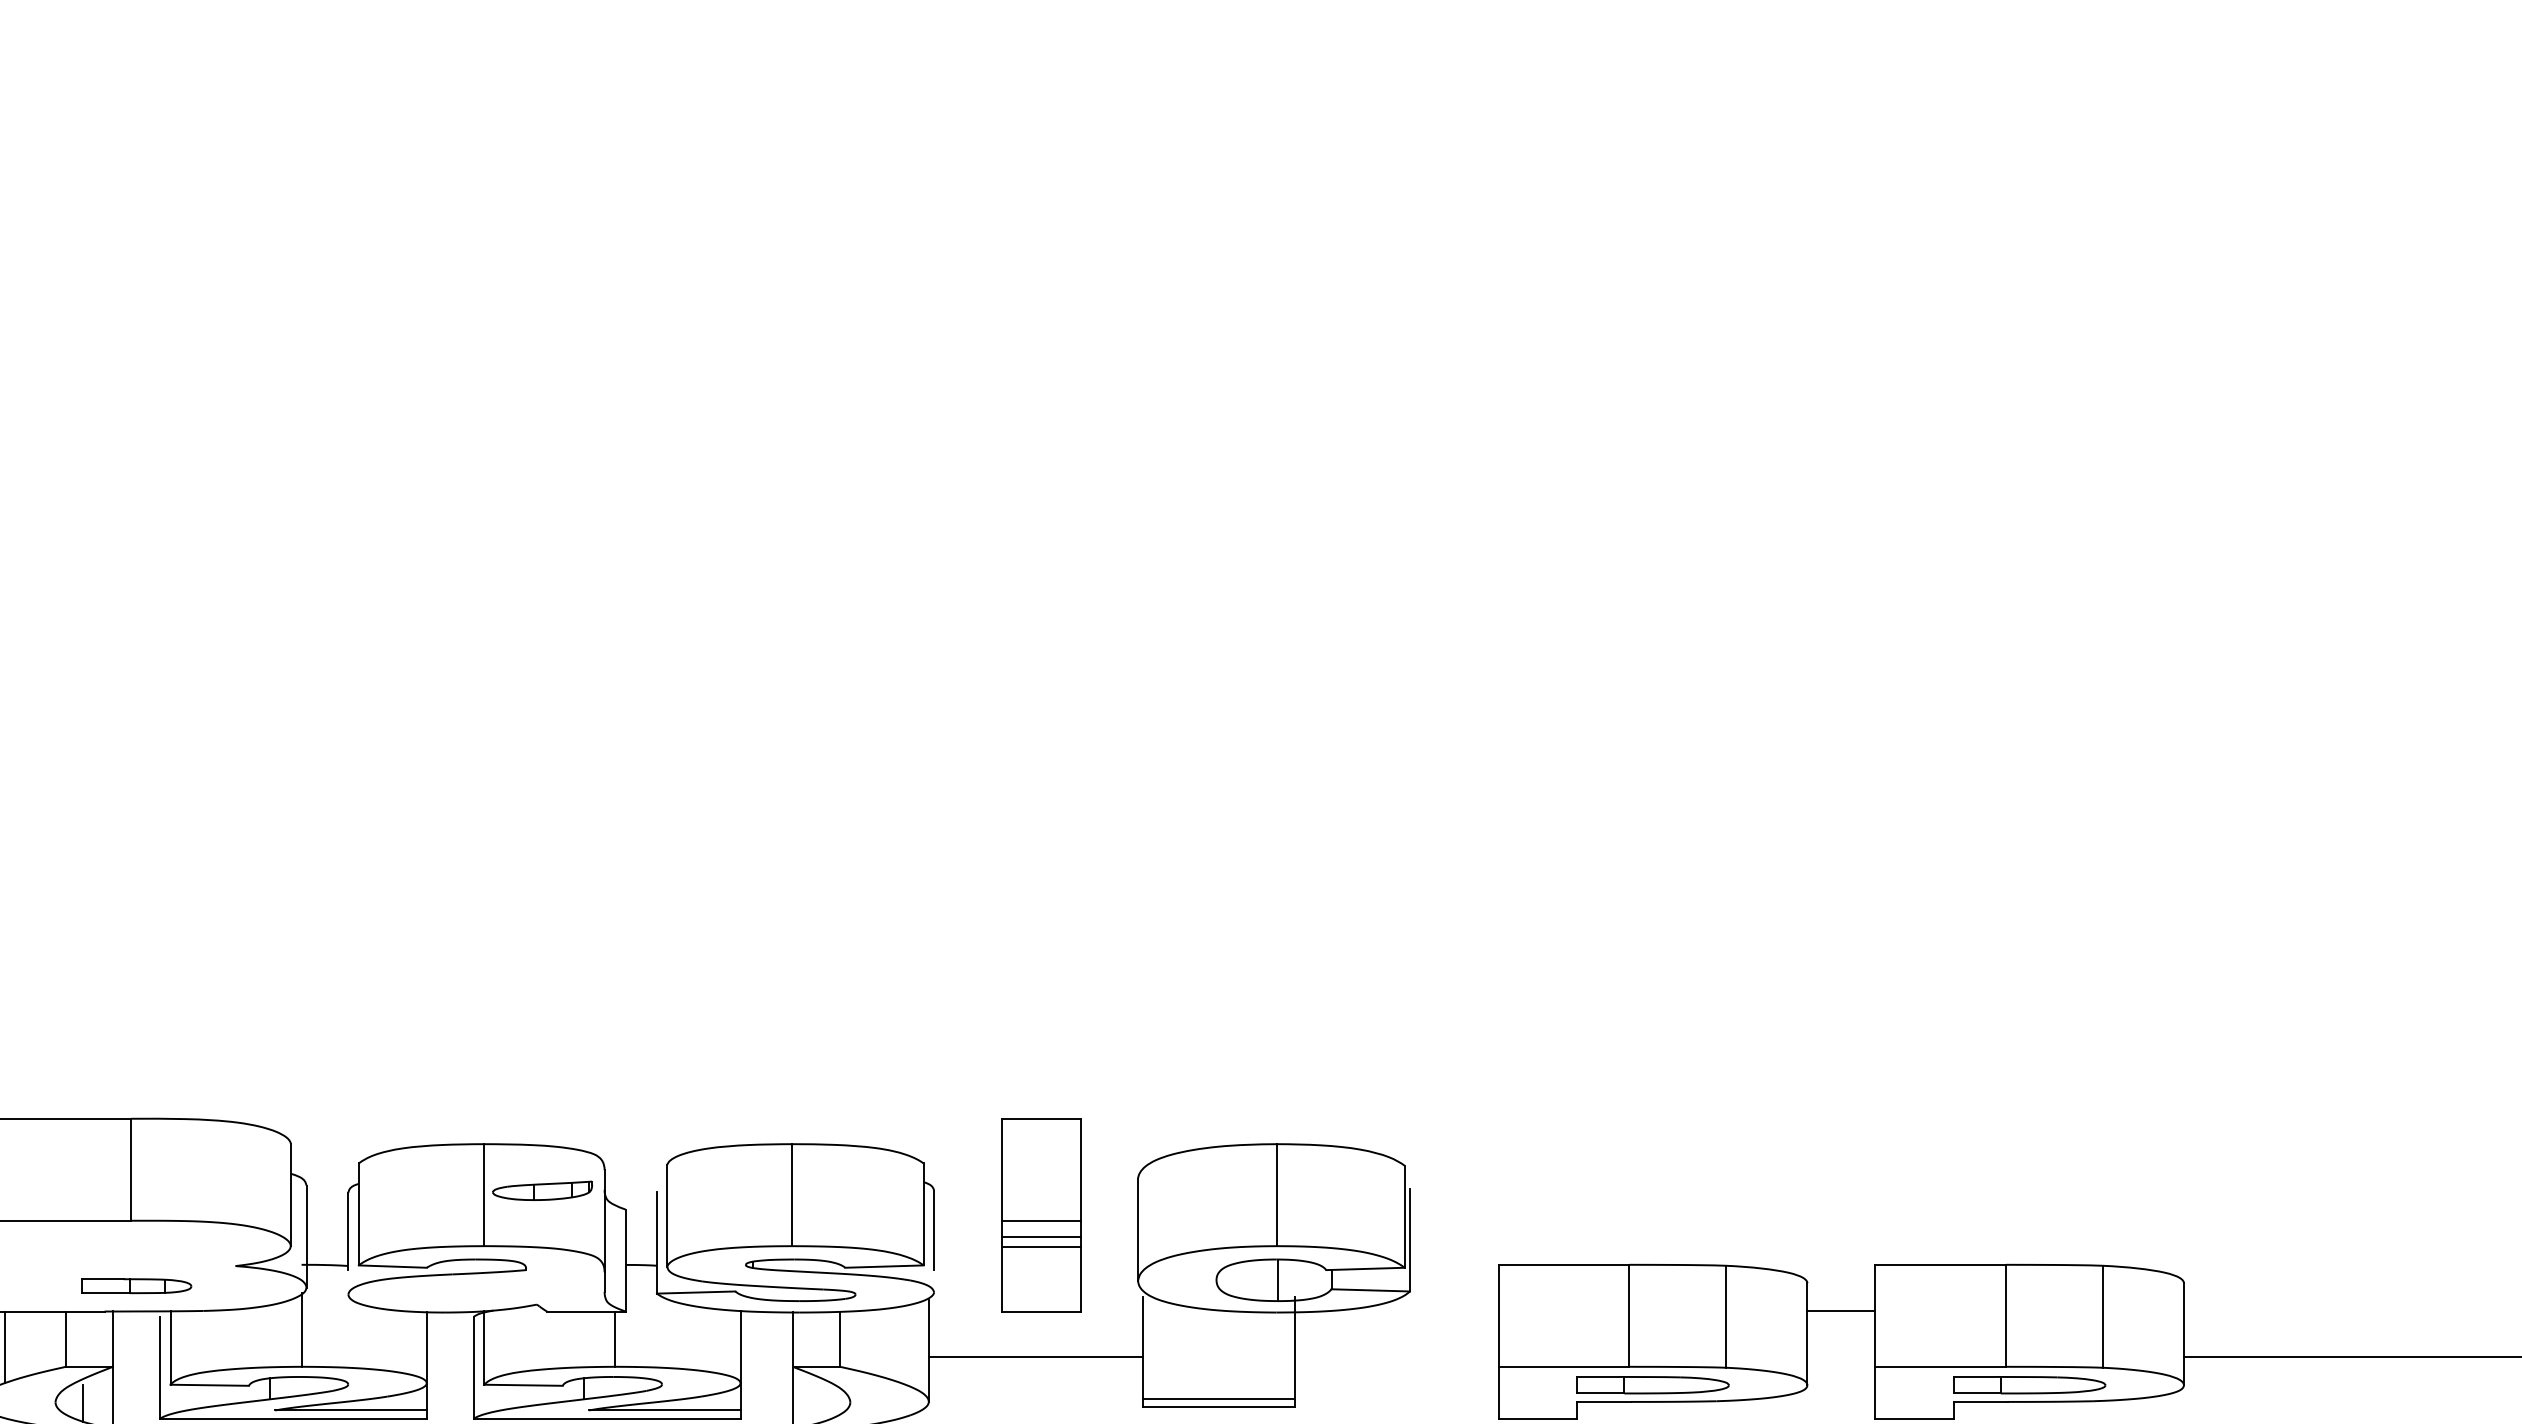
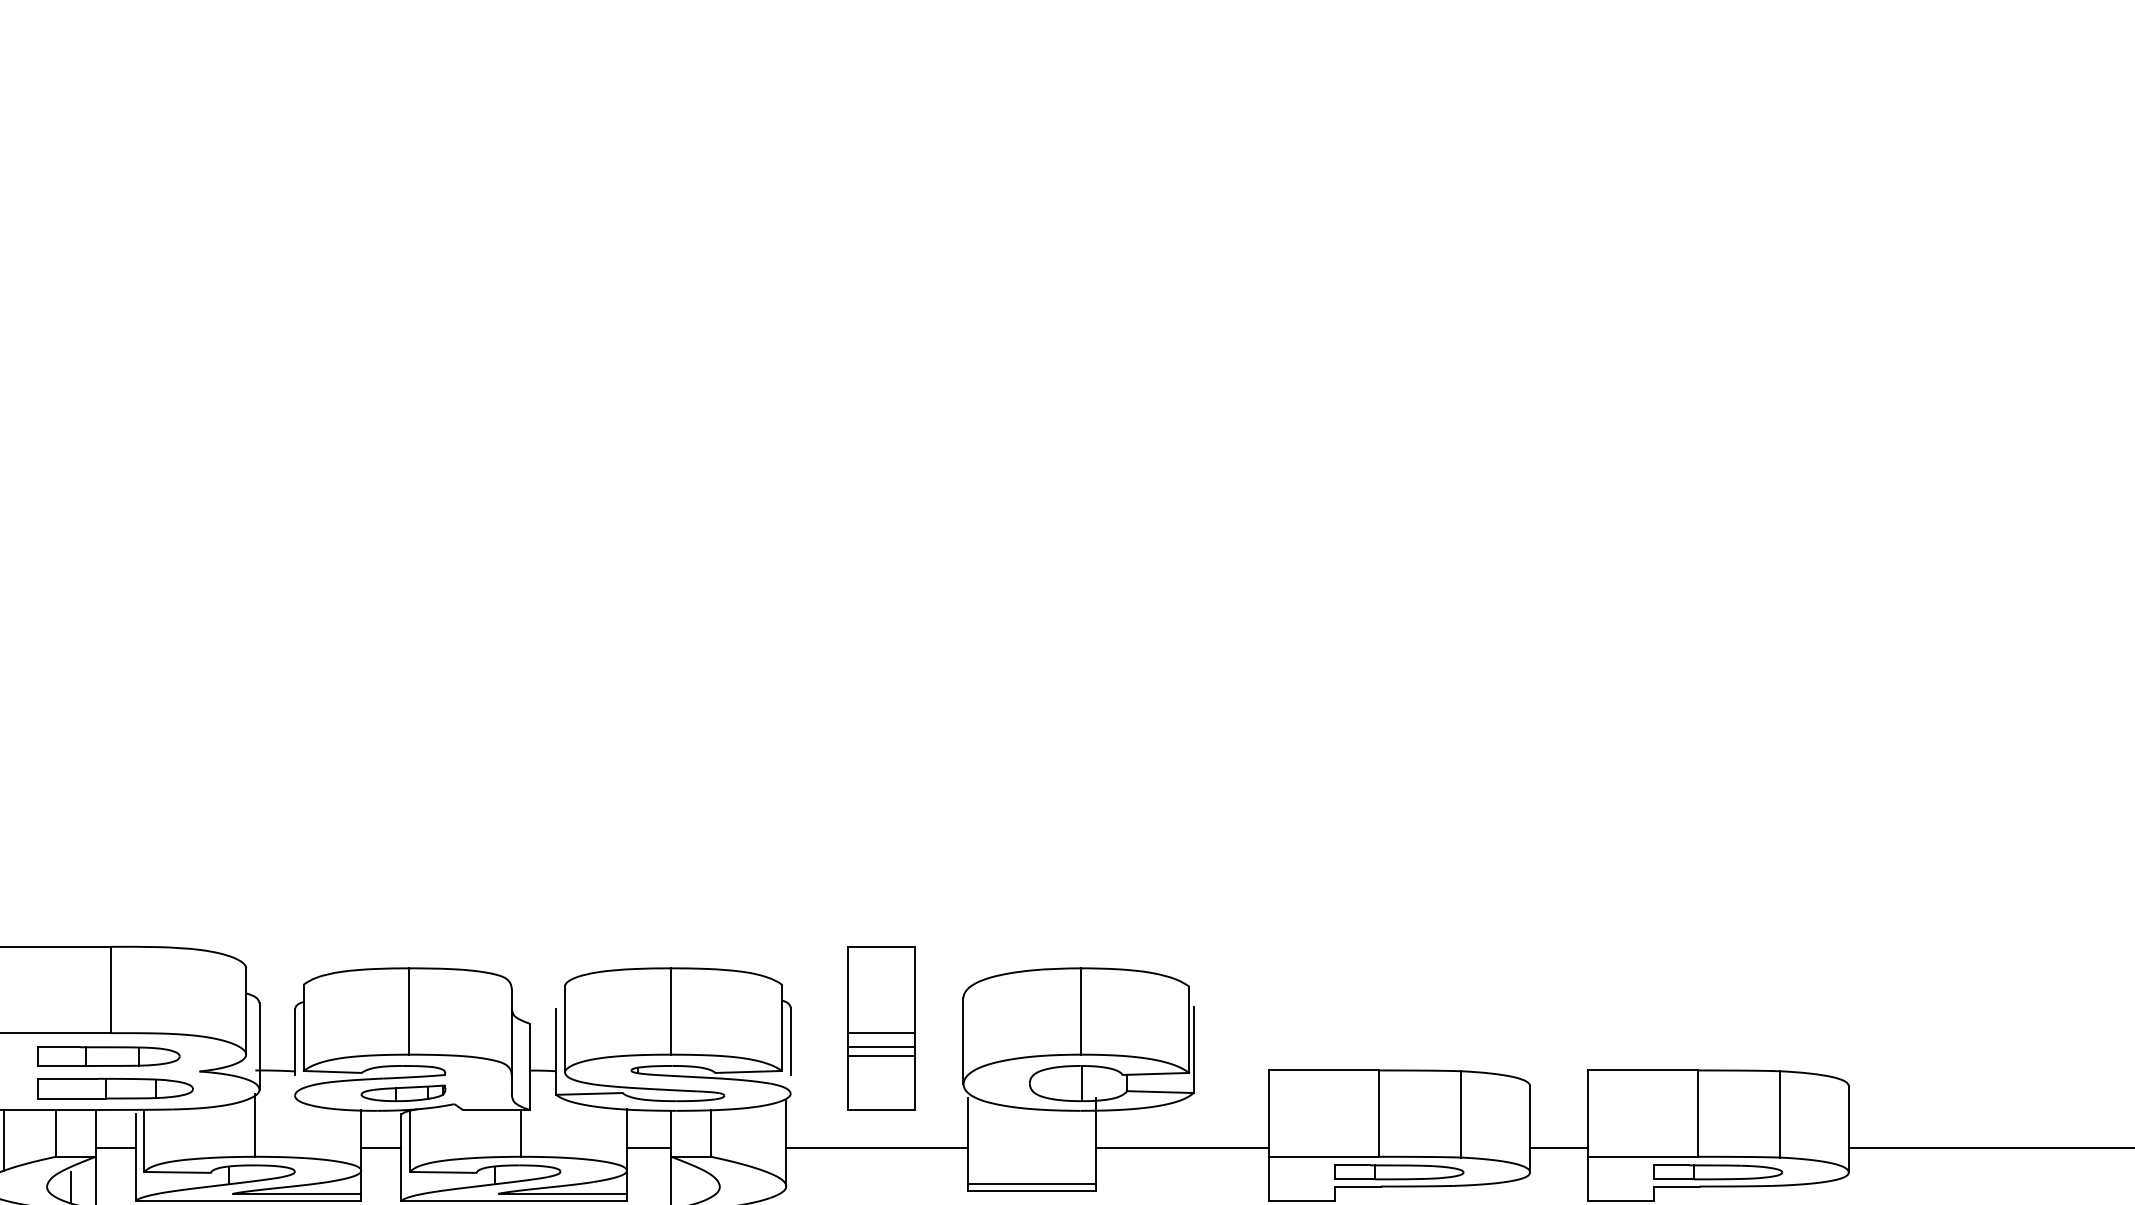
part: (542, 1190) -> (403, 1093), moved
part: (128, 1248) -> (108, 1056), added
part: (136, 1285) -> (115, 1087), size x1.67
line: (1841, 1310) -> (1558, 1148), moved
line: (136, 1356) -> (115, 1148), added
line: (449, 1356) -> (380, 1148), added
line: (766, 1356) -> (648, 1148), added
line: (1396, 1356) -> (1182, 1148), added

